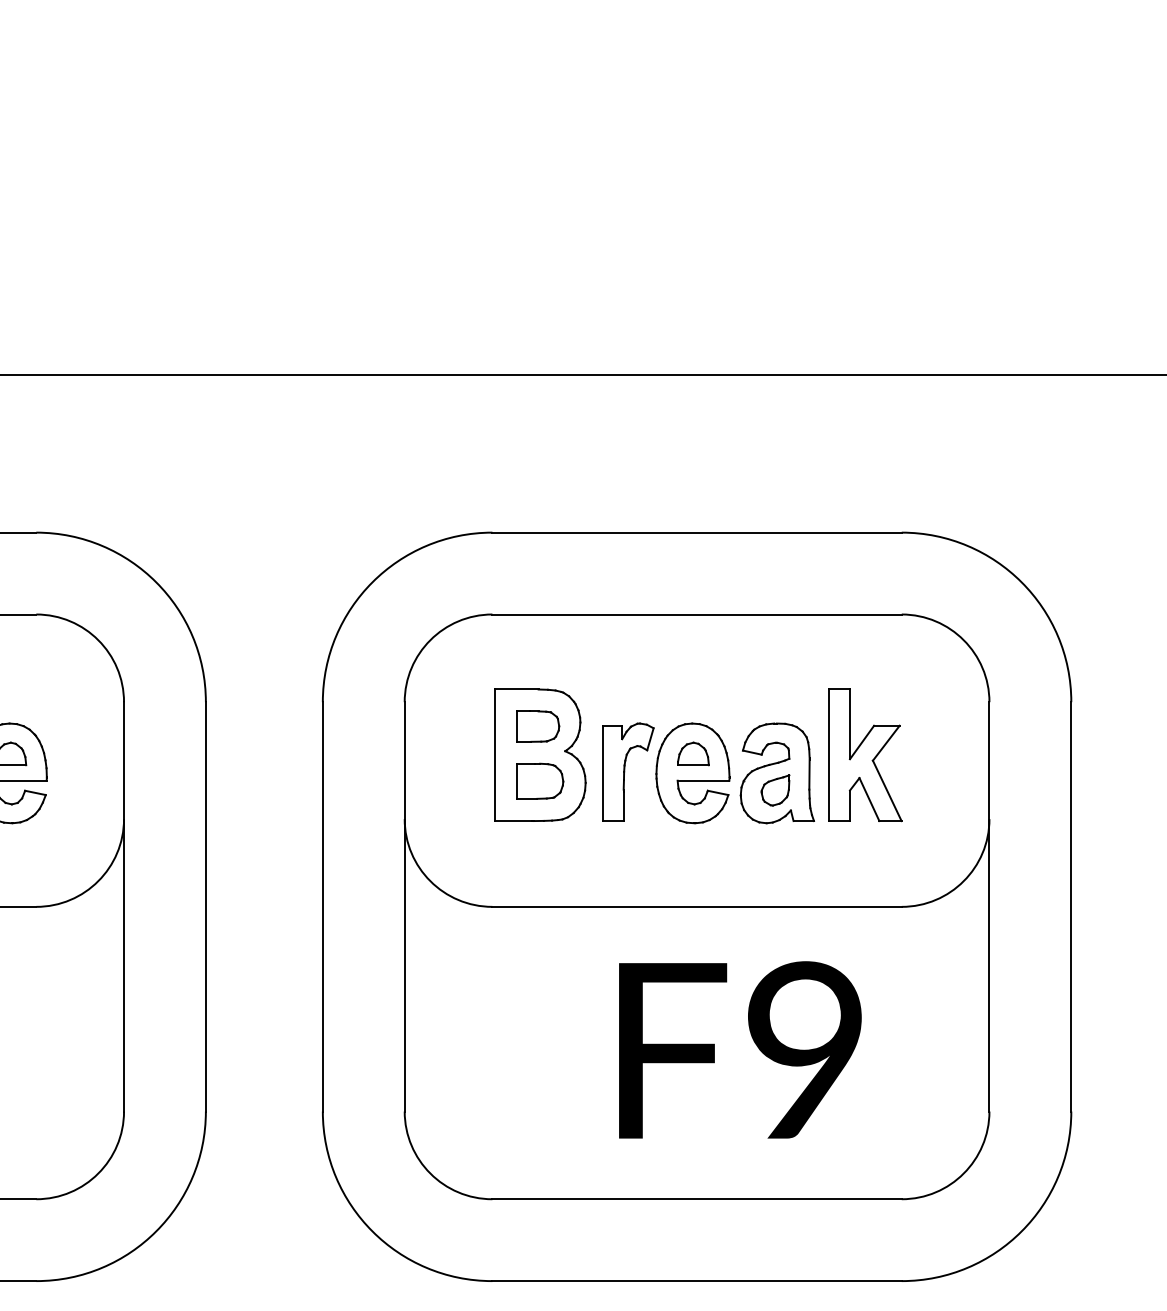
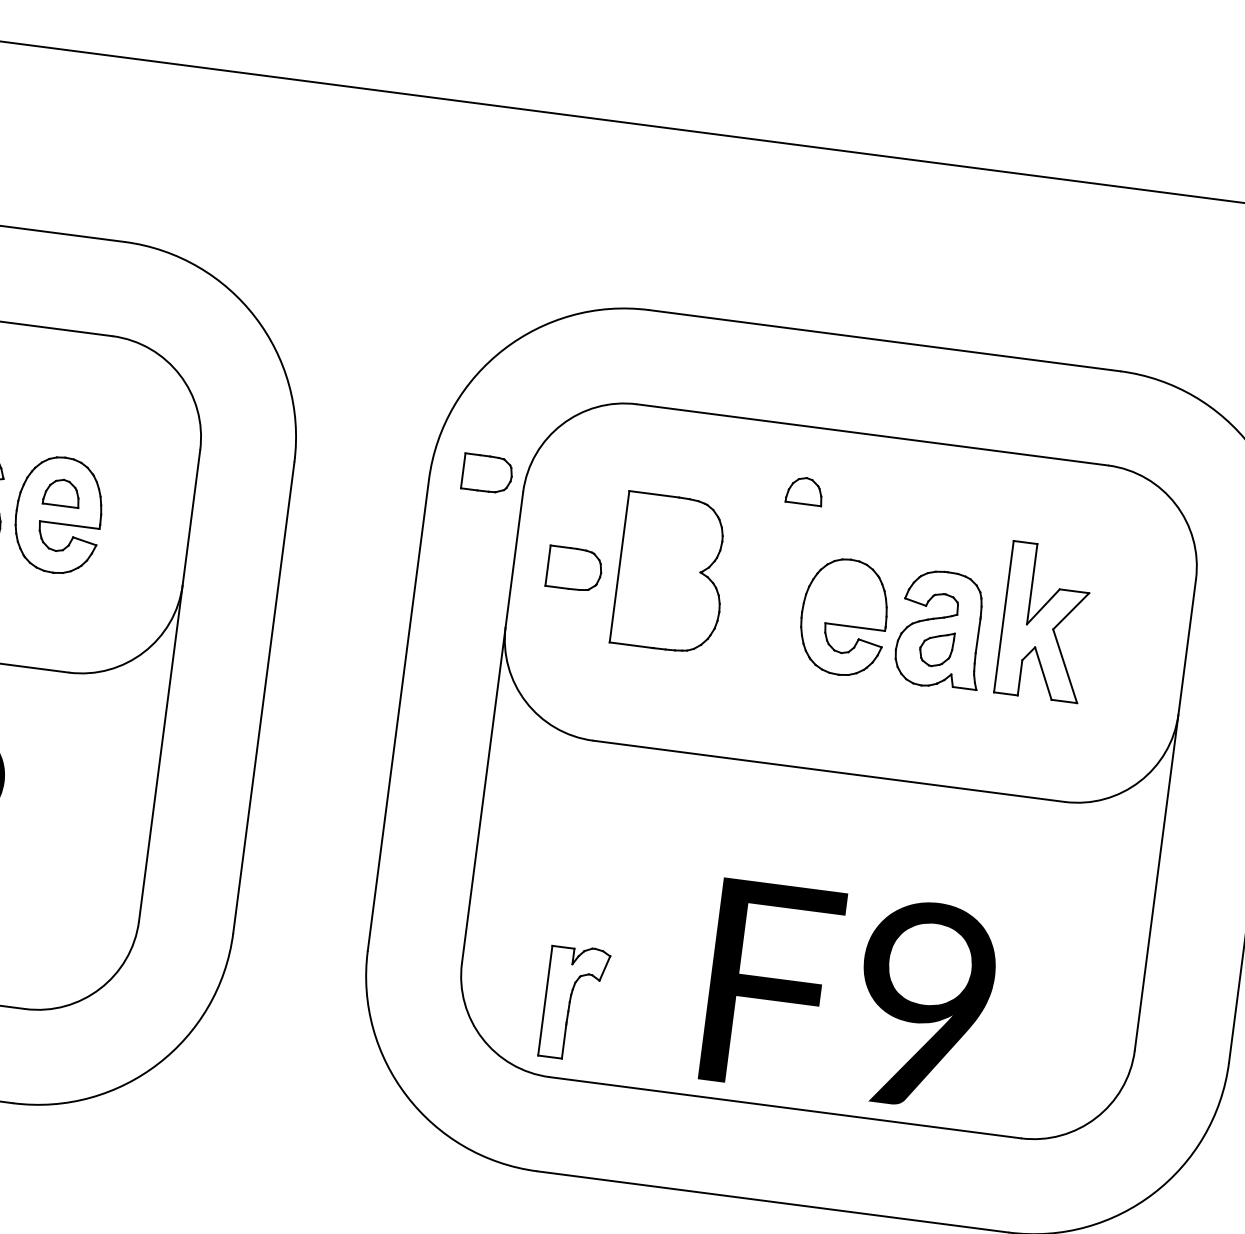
part: (538, 726) -> (487, 473), moved
part: (693, 753) -> (805, 490), moved
part: (628, 771) -> (574, 1002), moved
part: (540, 780) -> (575, 568), moved
text: (740, 1049) -> (850, 994), moved

